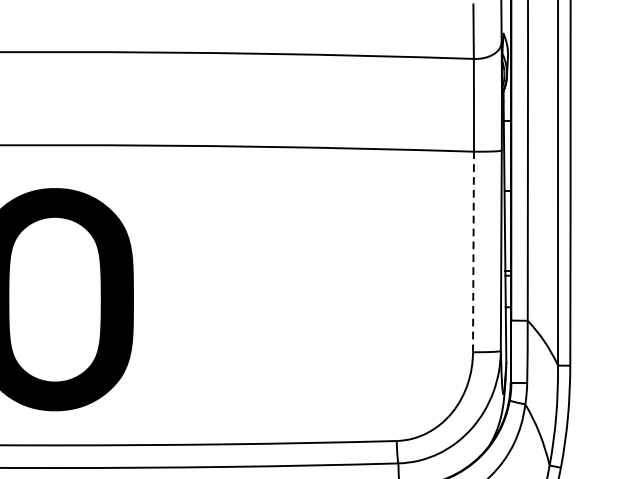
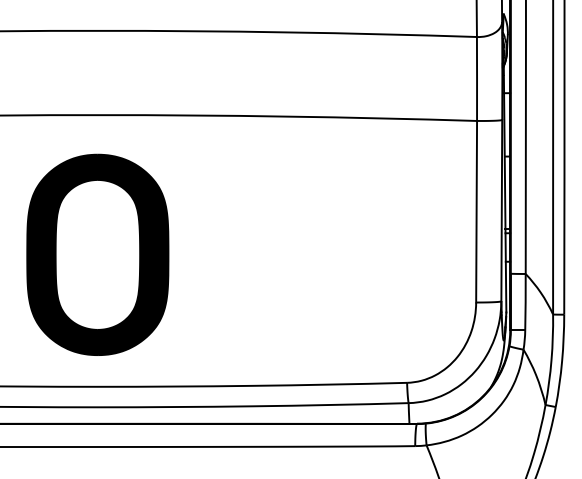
line: (473, 251) -> (476, 211), dashed -> solid

